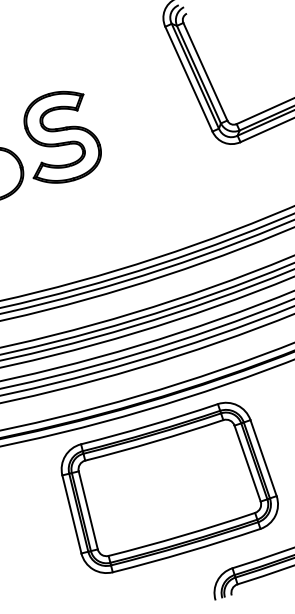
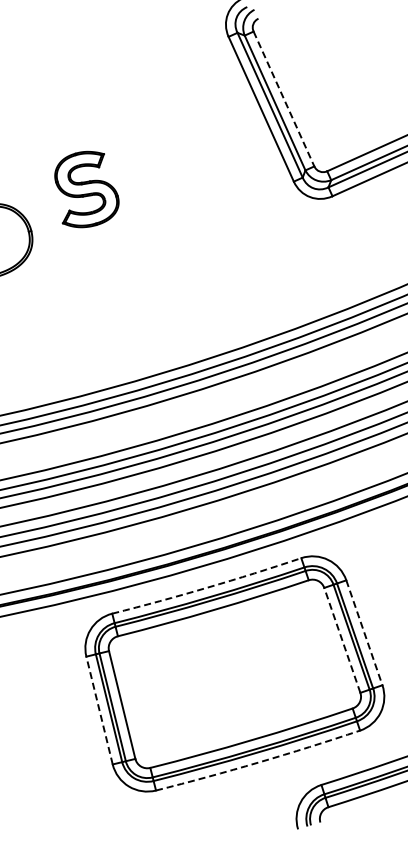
line: (205, 72) -> (283, 99), solid -> dashed
part: (62, 137) -> (86, 189), size x0.6
arc: (150, 425) -> (207, 587), solid -> dashed
line: (263, 458) -> (364, 633), solid -> dashed
line: (247, 462) -> (342, 639), solid -> dashed
line: (71, 514) -> (99, 710), solid -> dashed
arc: (186, 552) -> (258, 762), solid -> dashed

